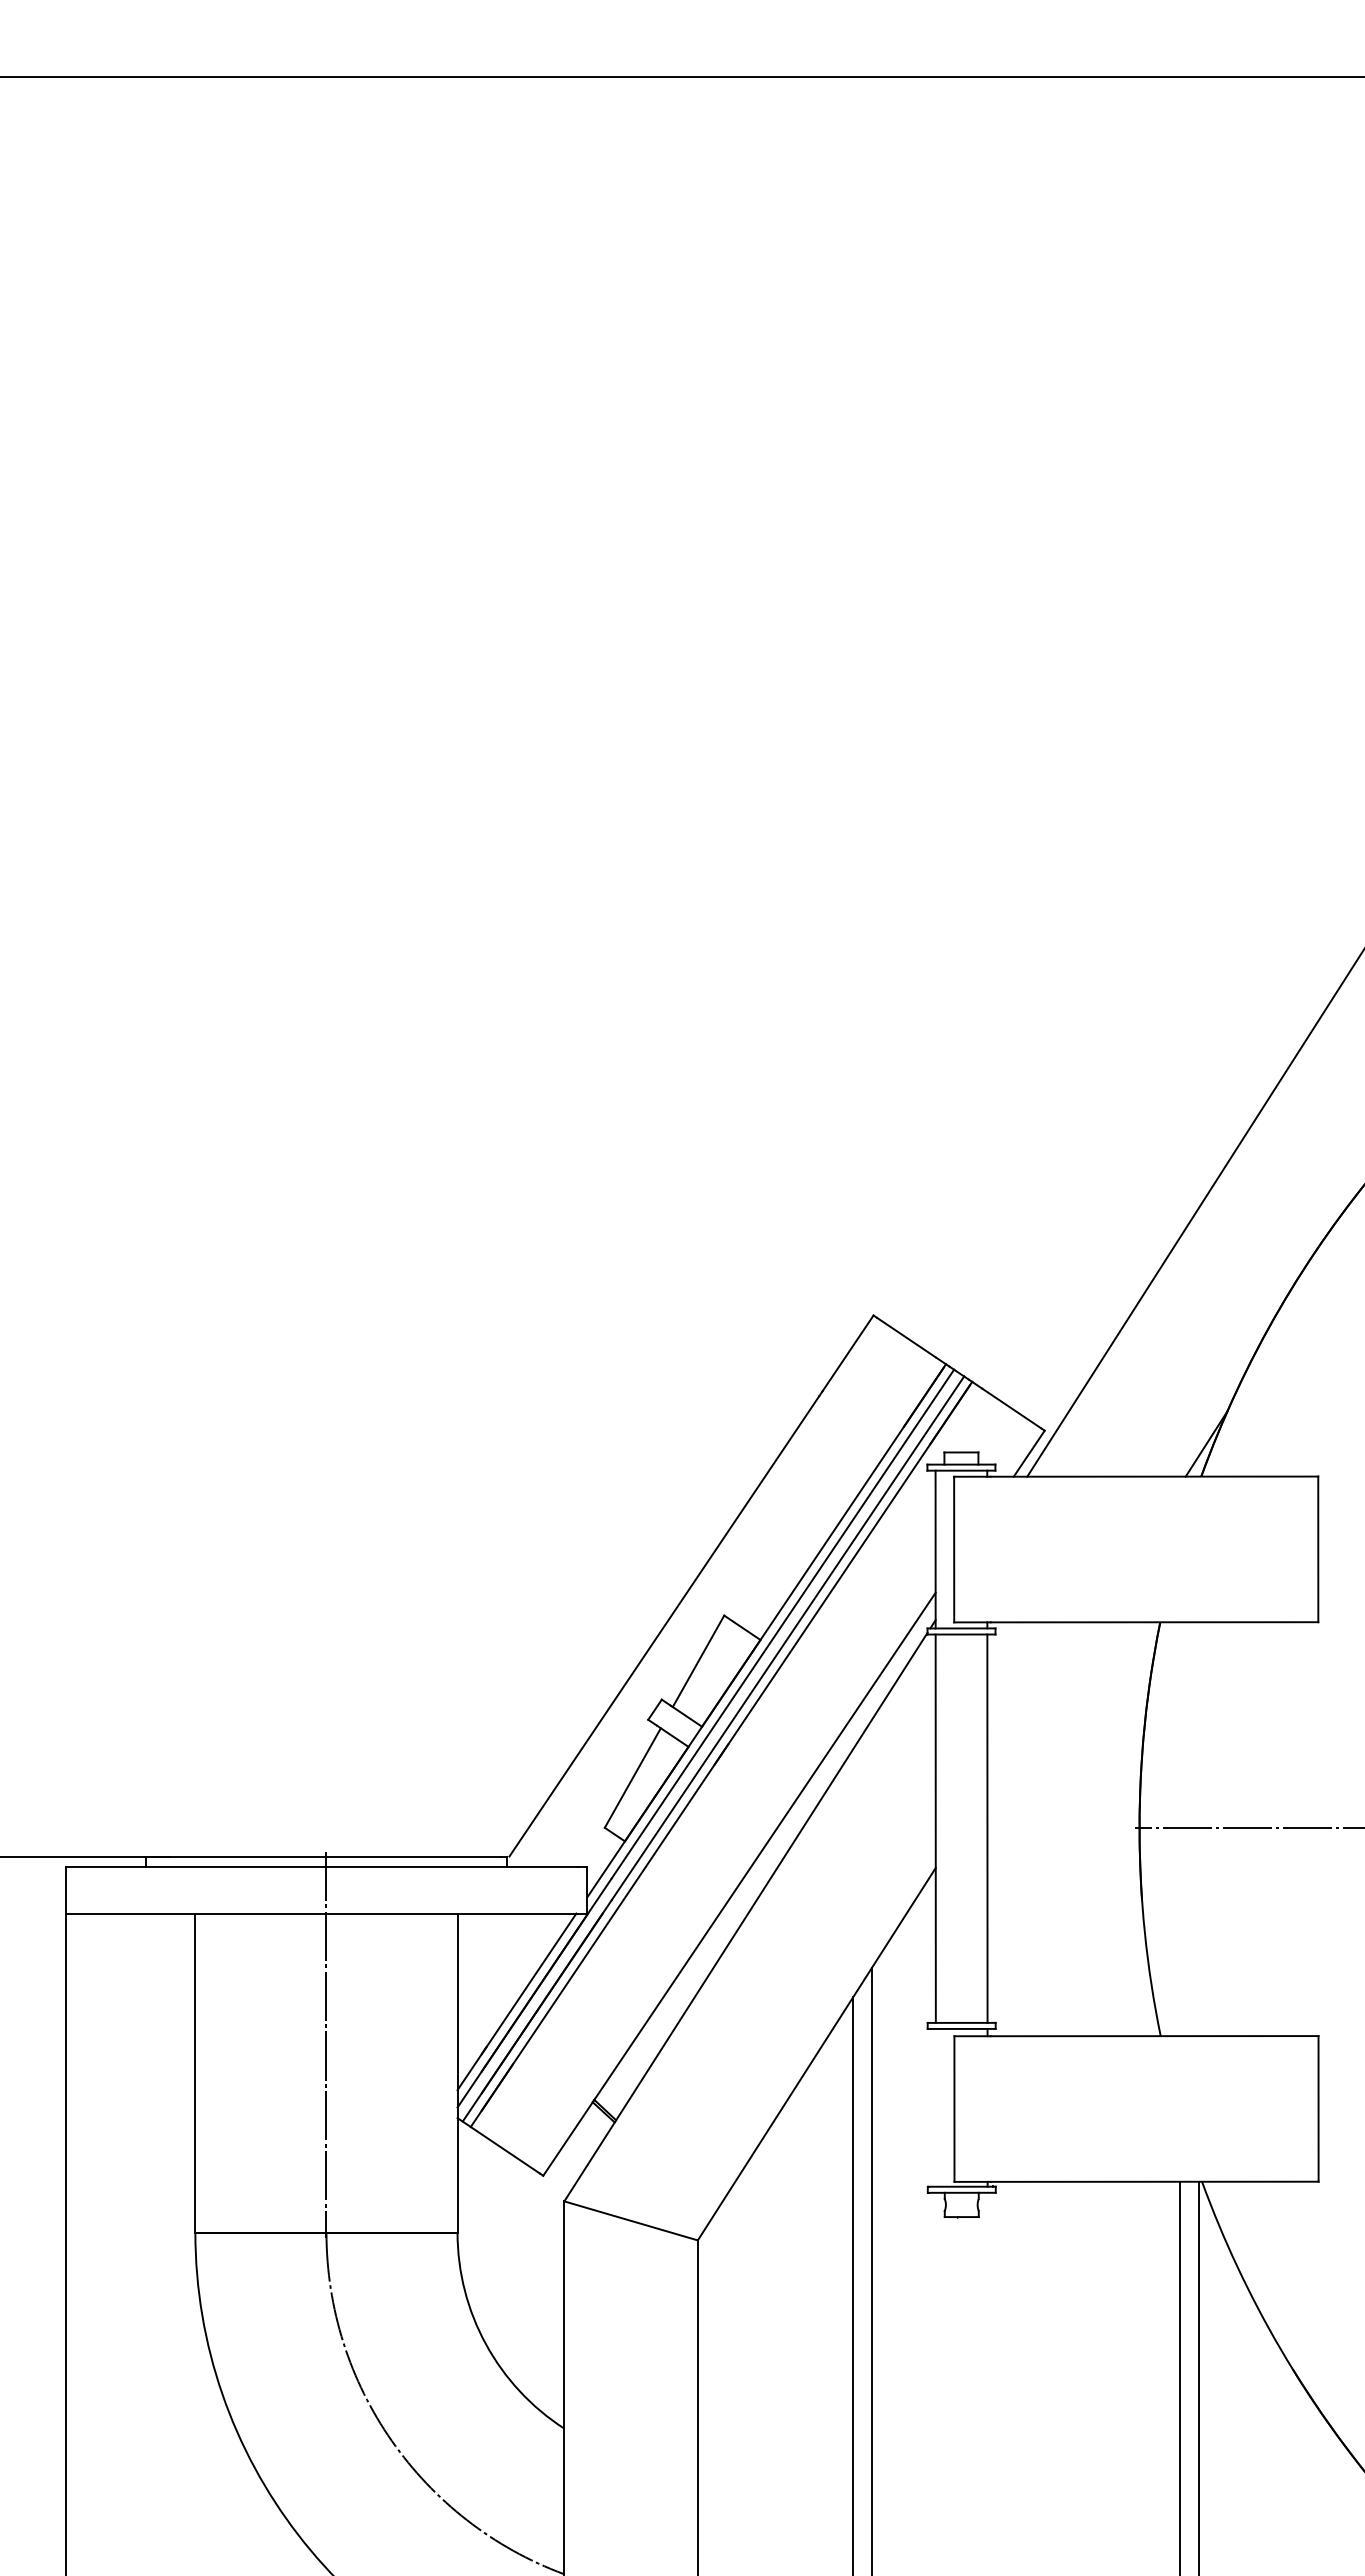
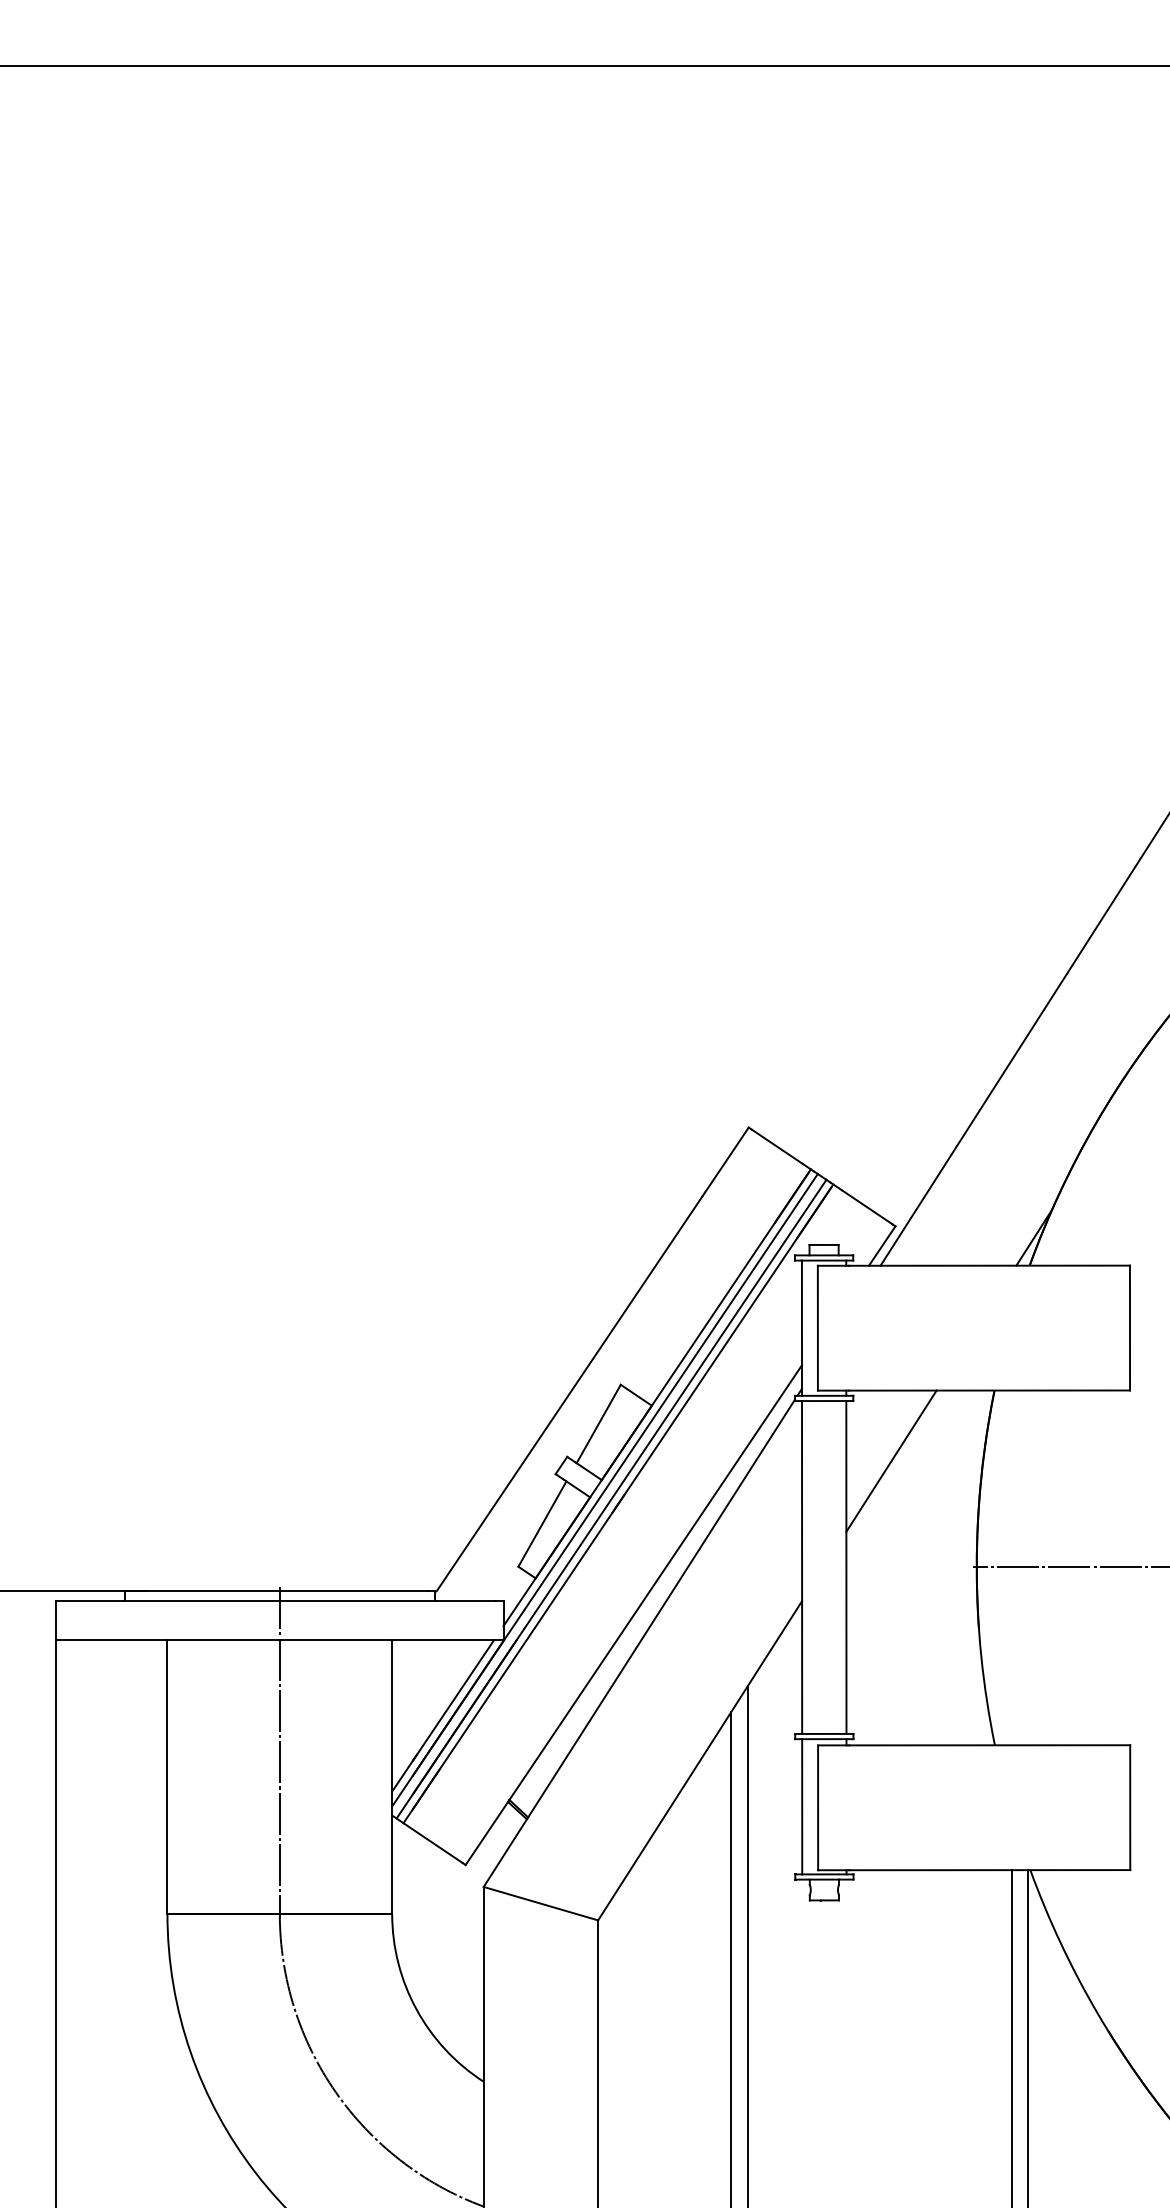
line: (1039, 1704) -> (891, 1461), added
line: (935, 2107) -> (801, 1806), added

